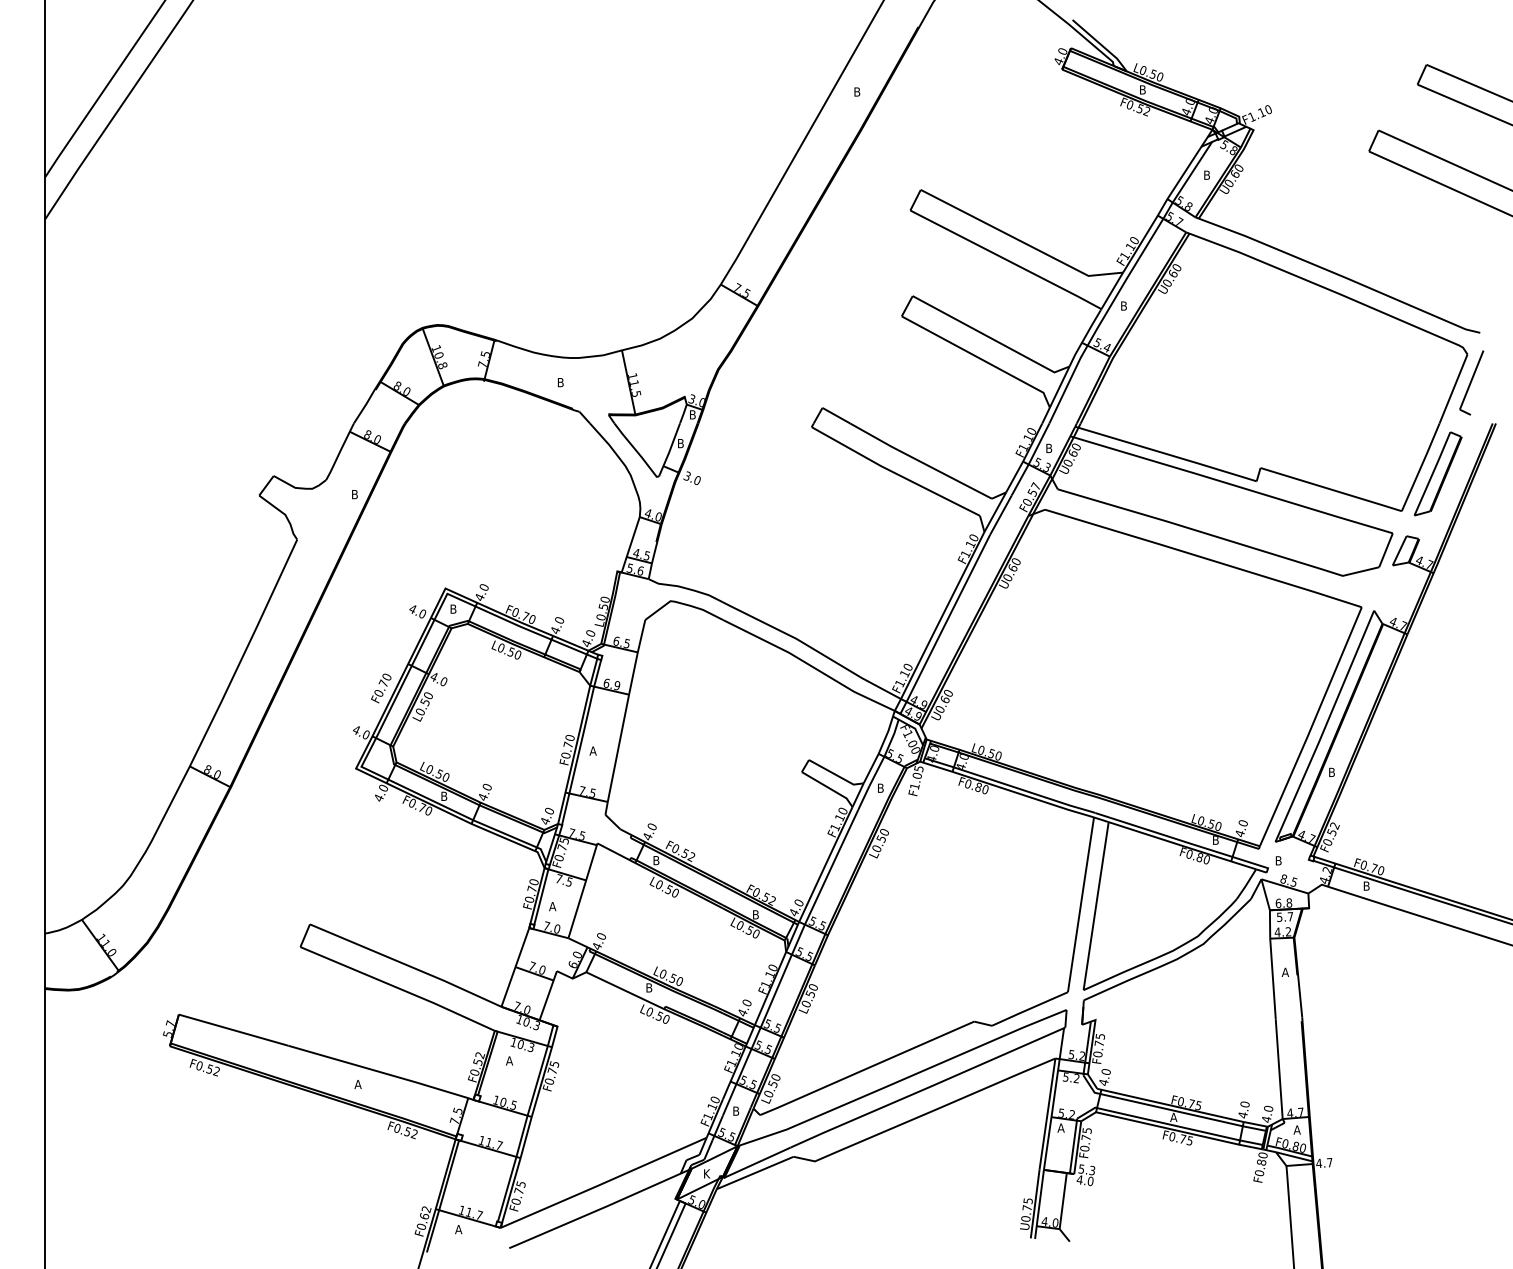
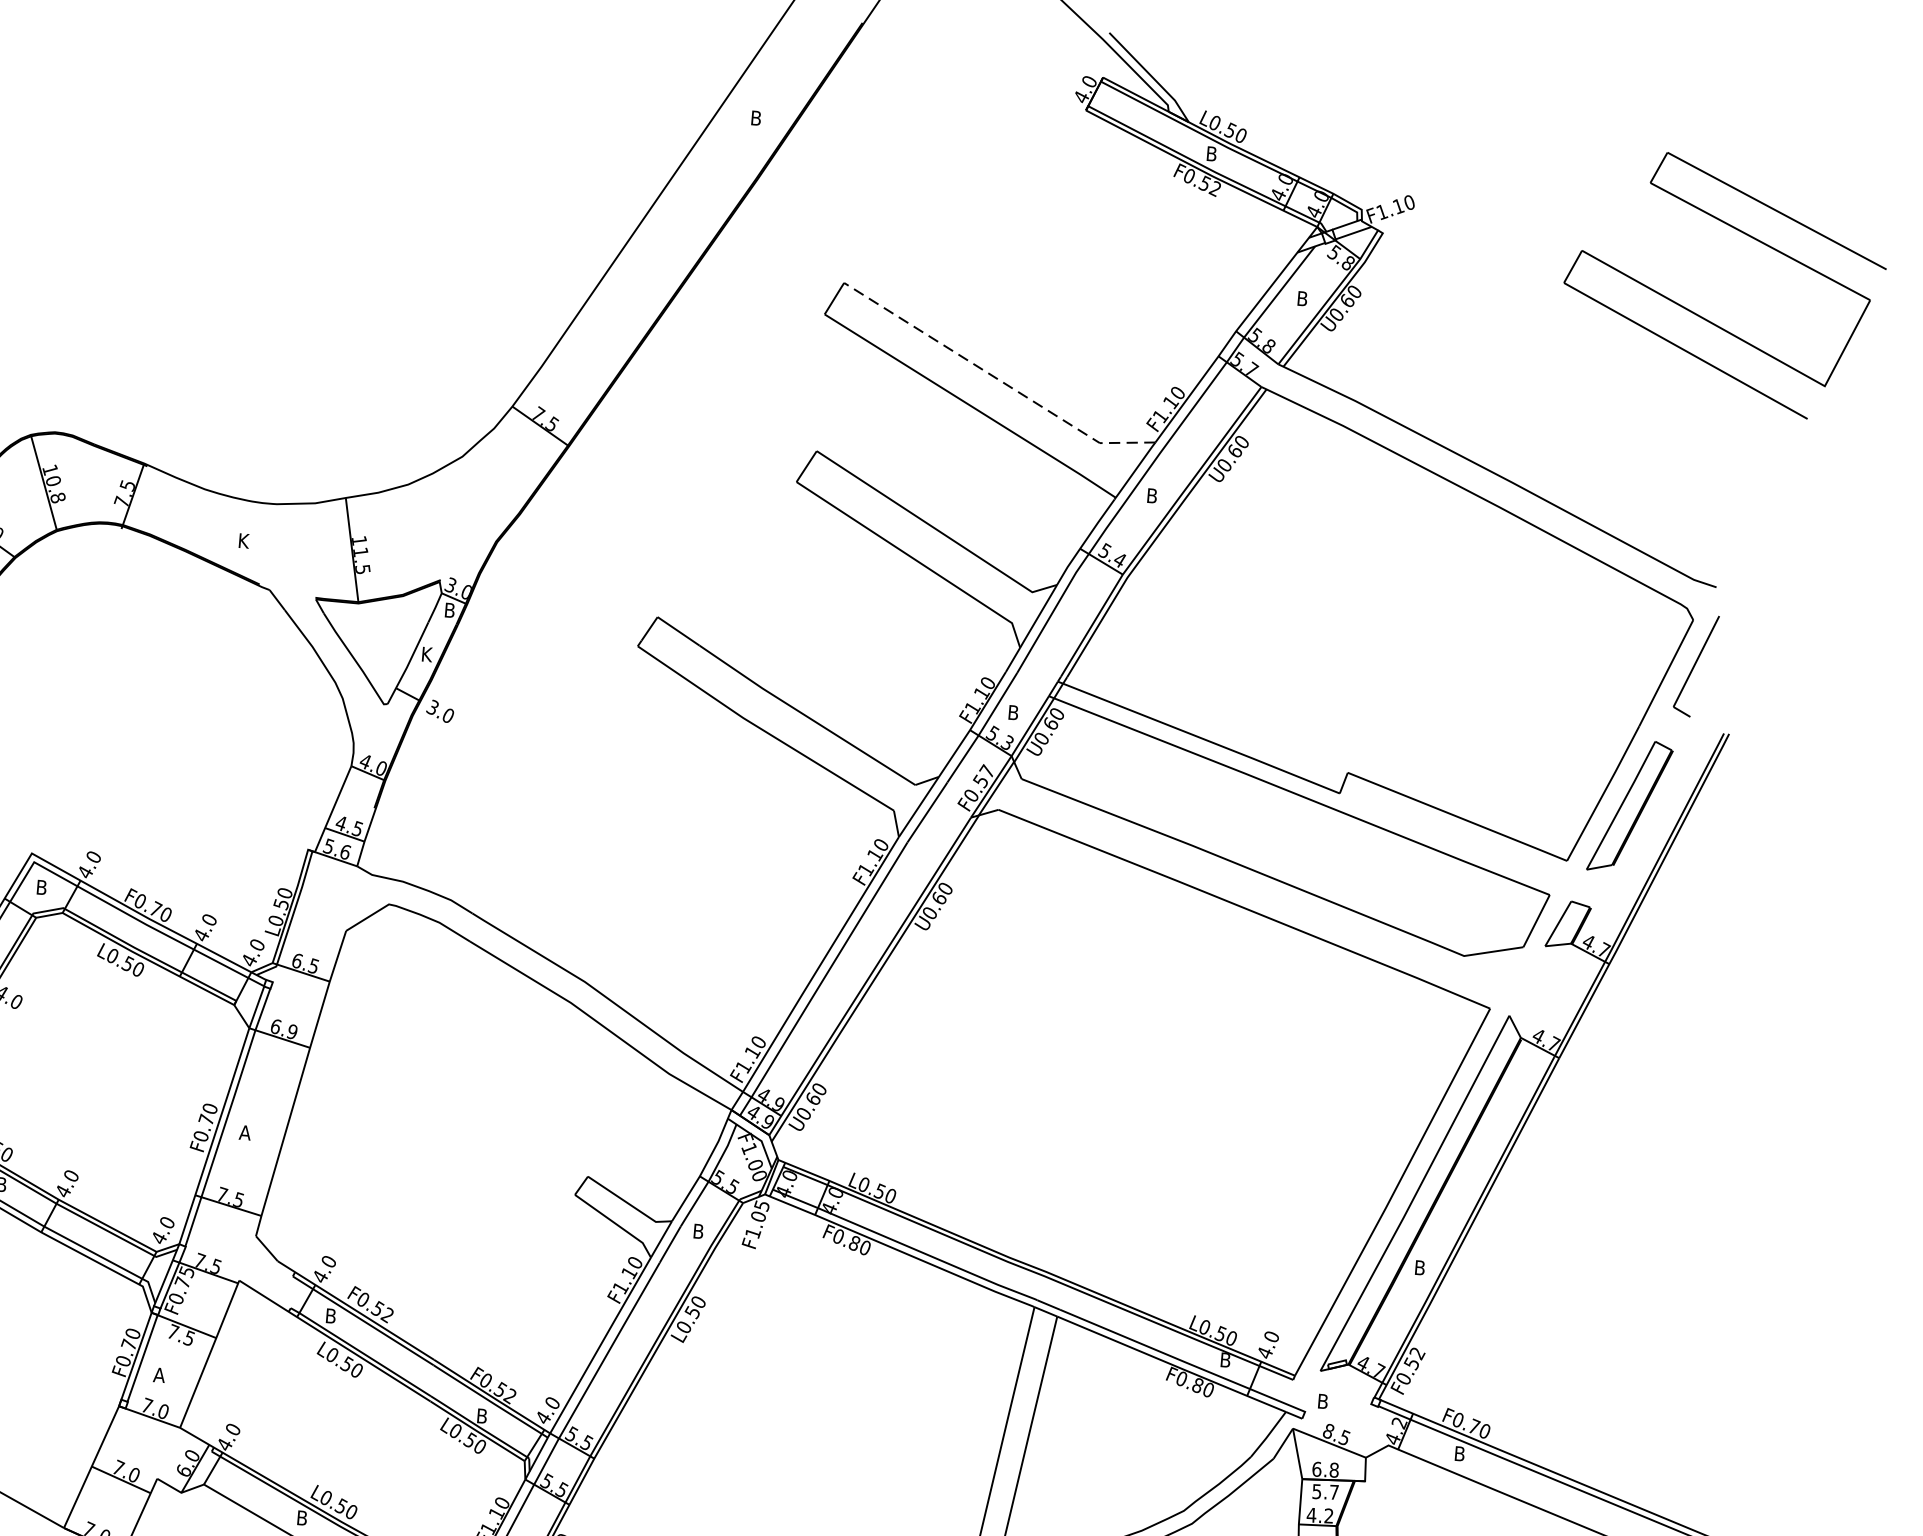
line: (1020, 240) -> (996, 377), solid -> dashed
text: (561, 382) -> (245, 540), B -> K
text: (681, 443) -> (427, 654), B -> K

